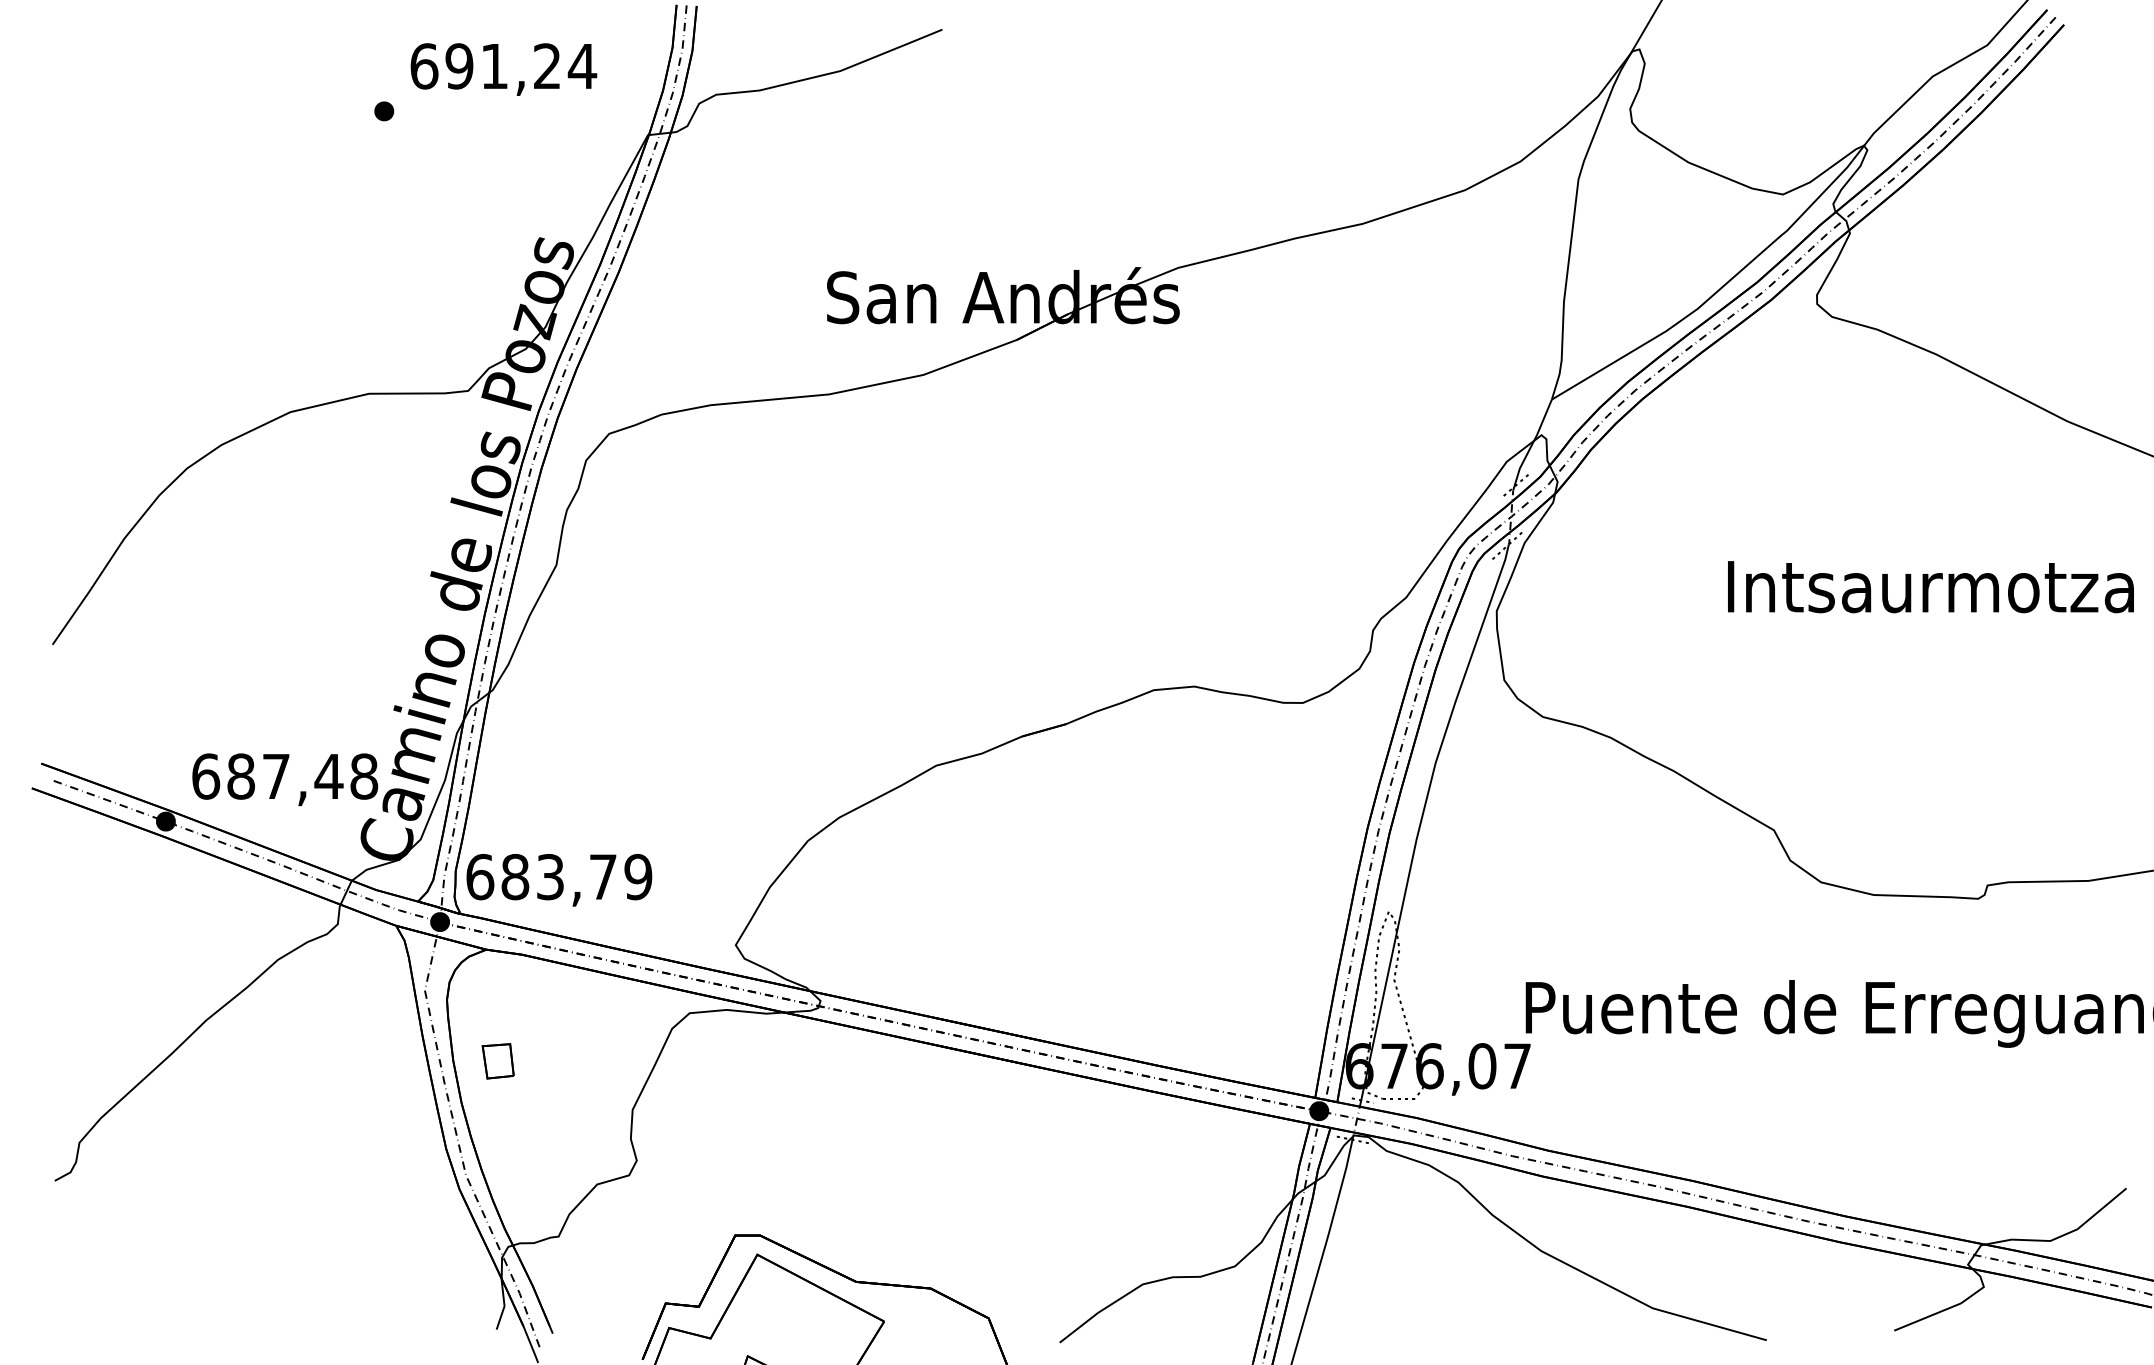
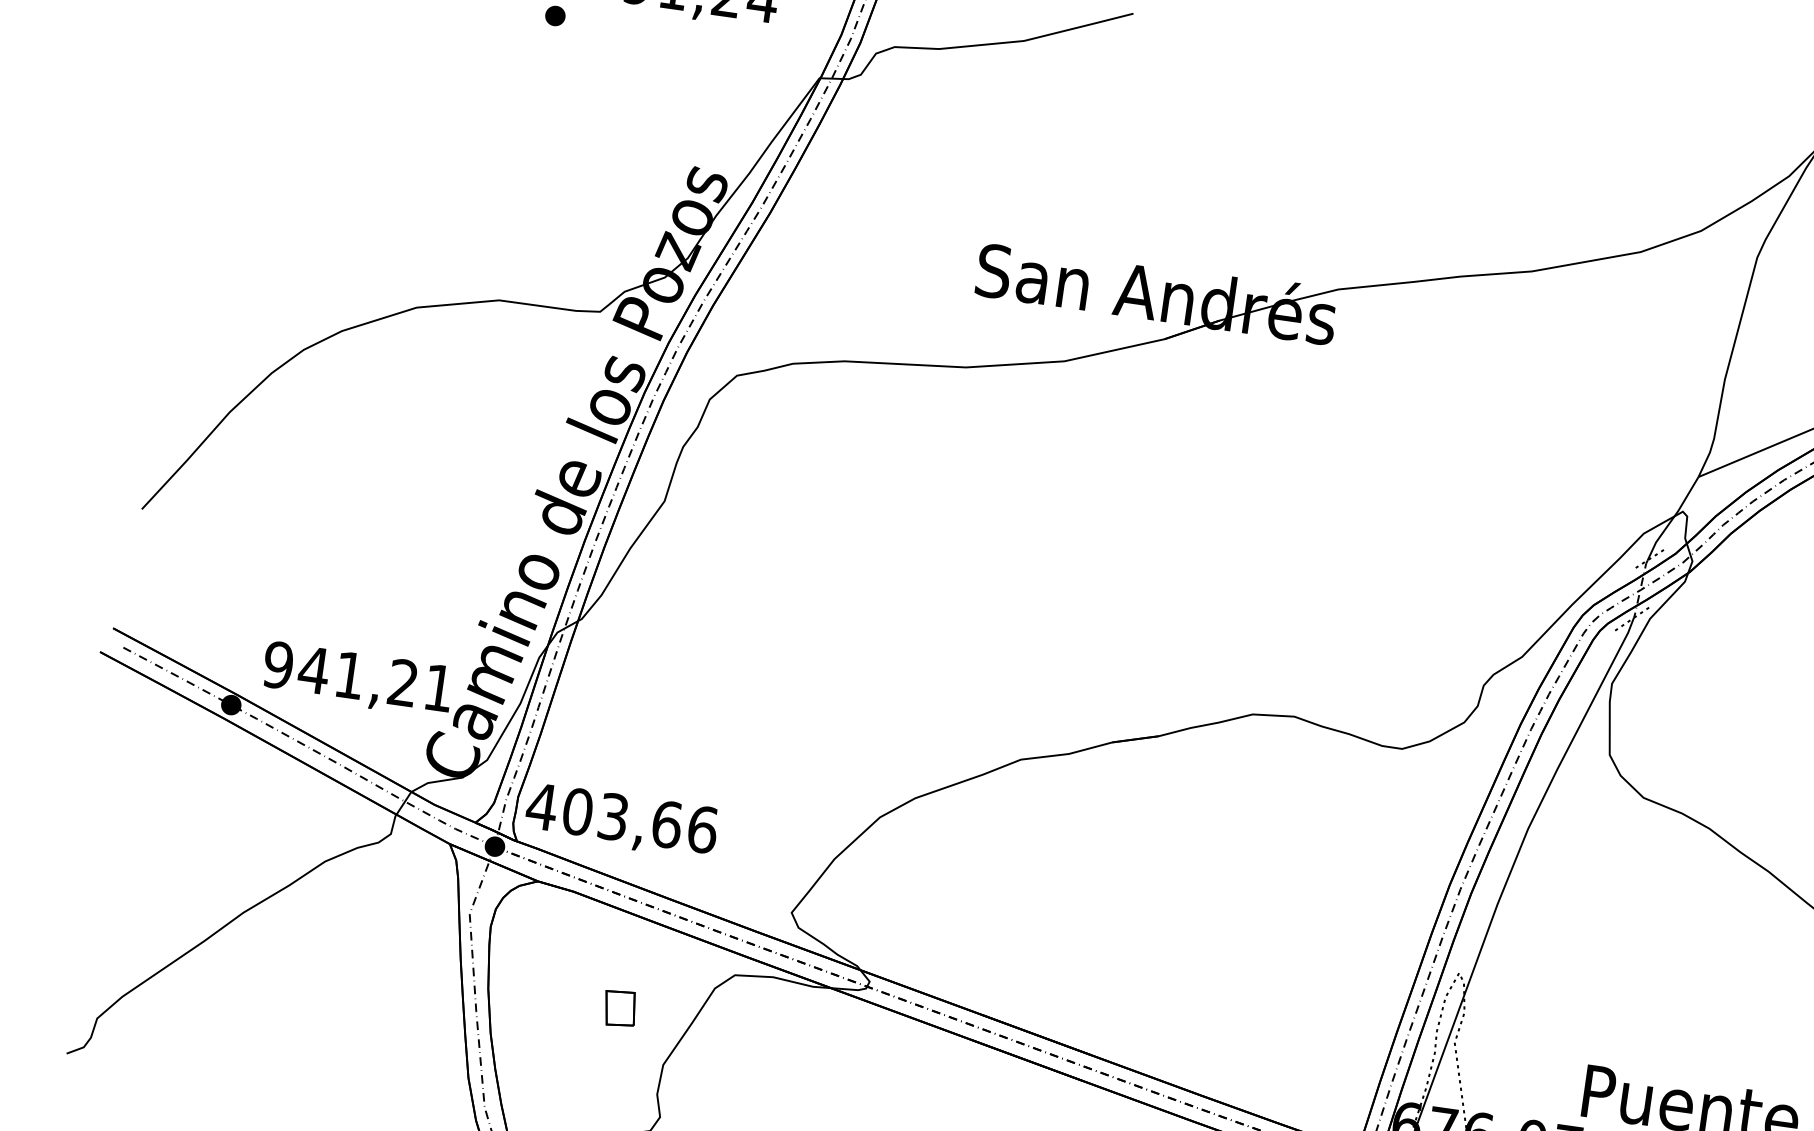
text: (285, 776) -> (359, 676), 687,48 -> 941,21
text: (558, 877) -> (621, 818), 683,79 -> 403,66
part: (497, 1061) -> (619, 1008), moved

